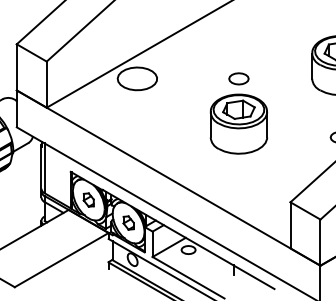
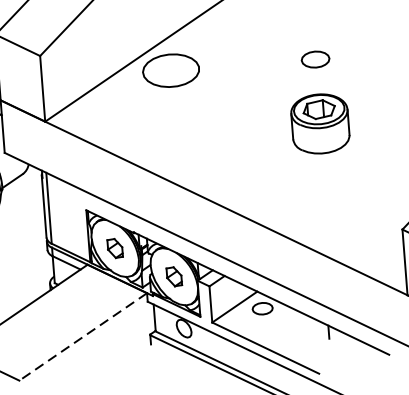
part: (238, 123) -> (319, 123), size x0.7
line: (61, 260) -> (82, 337), solid -> dashed

